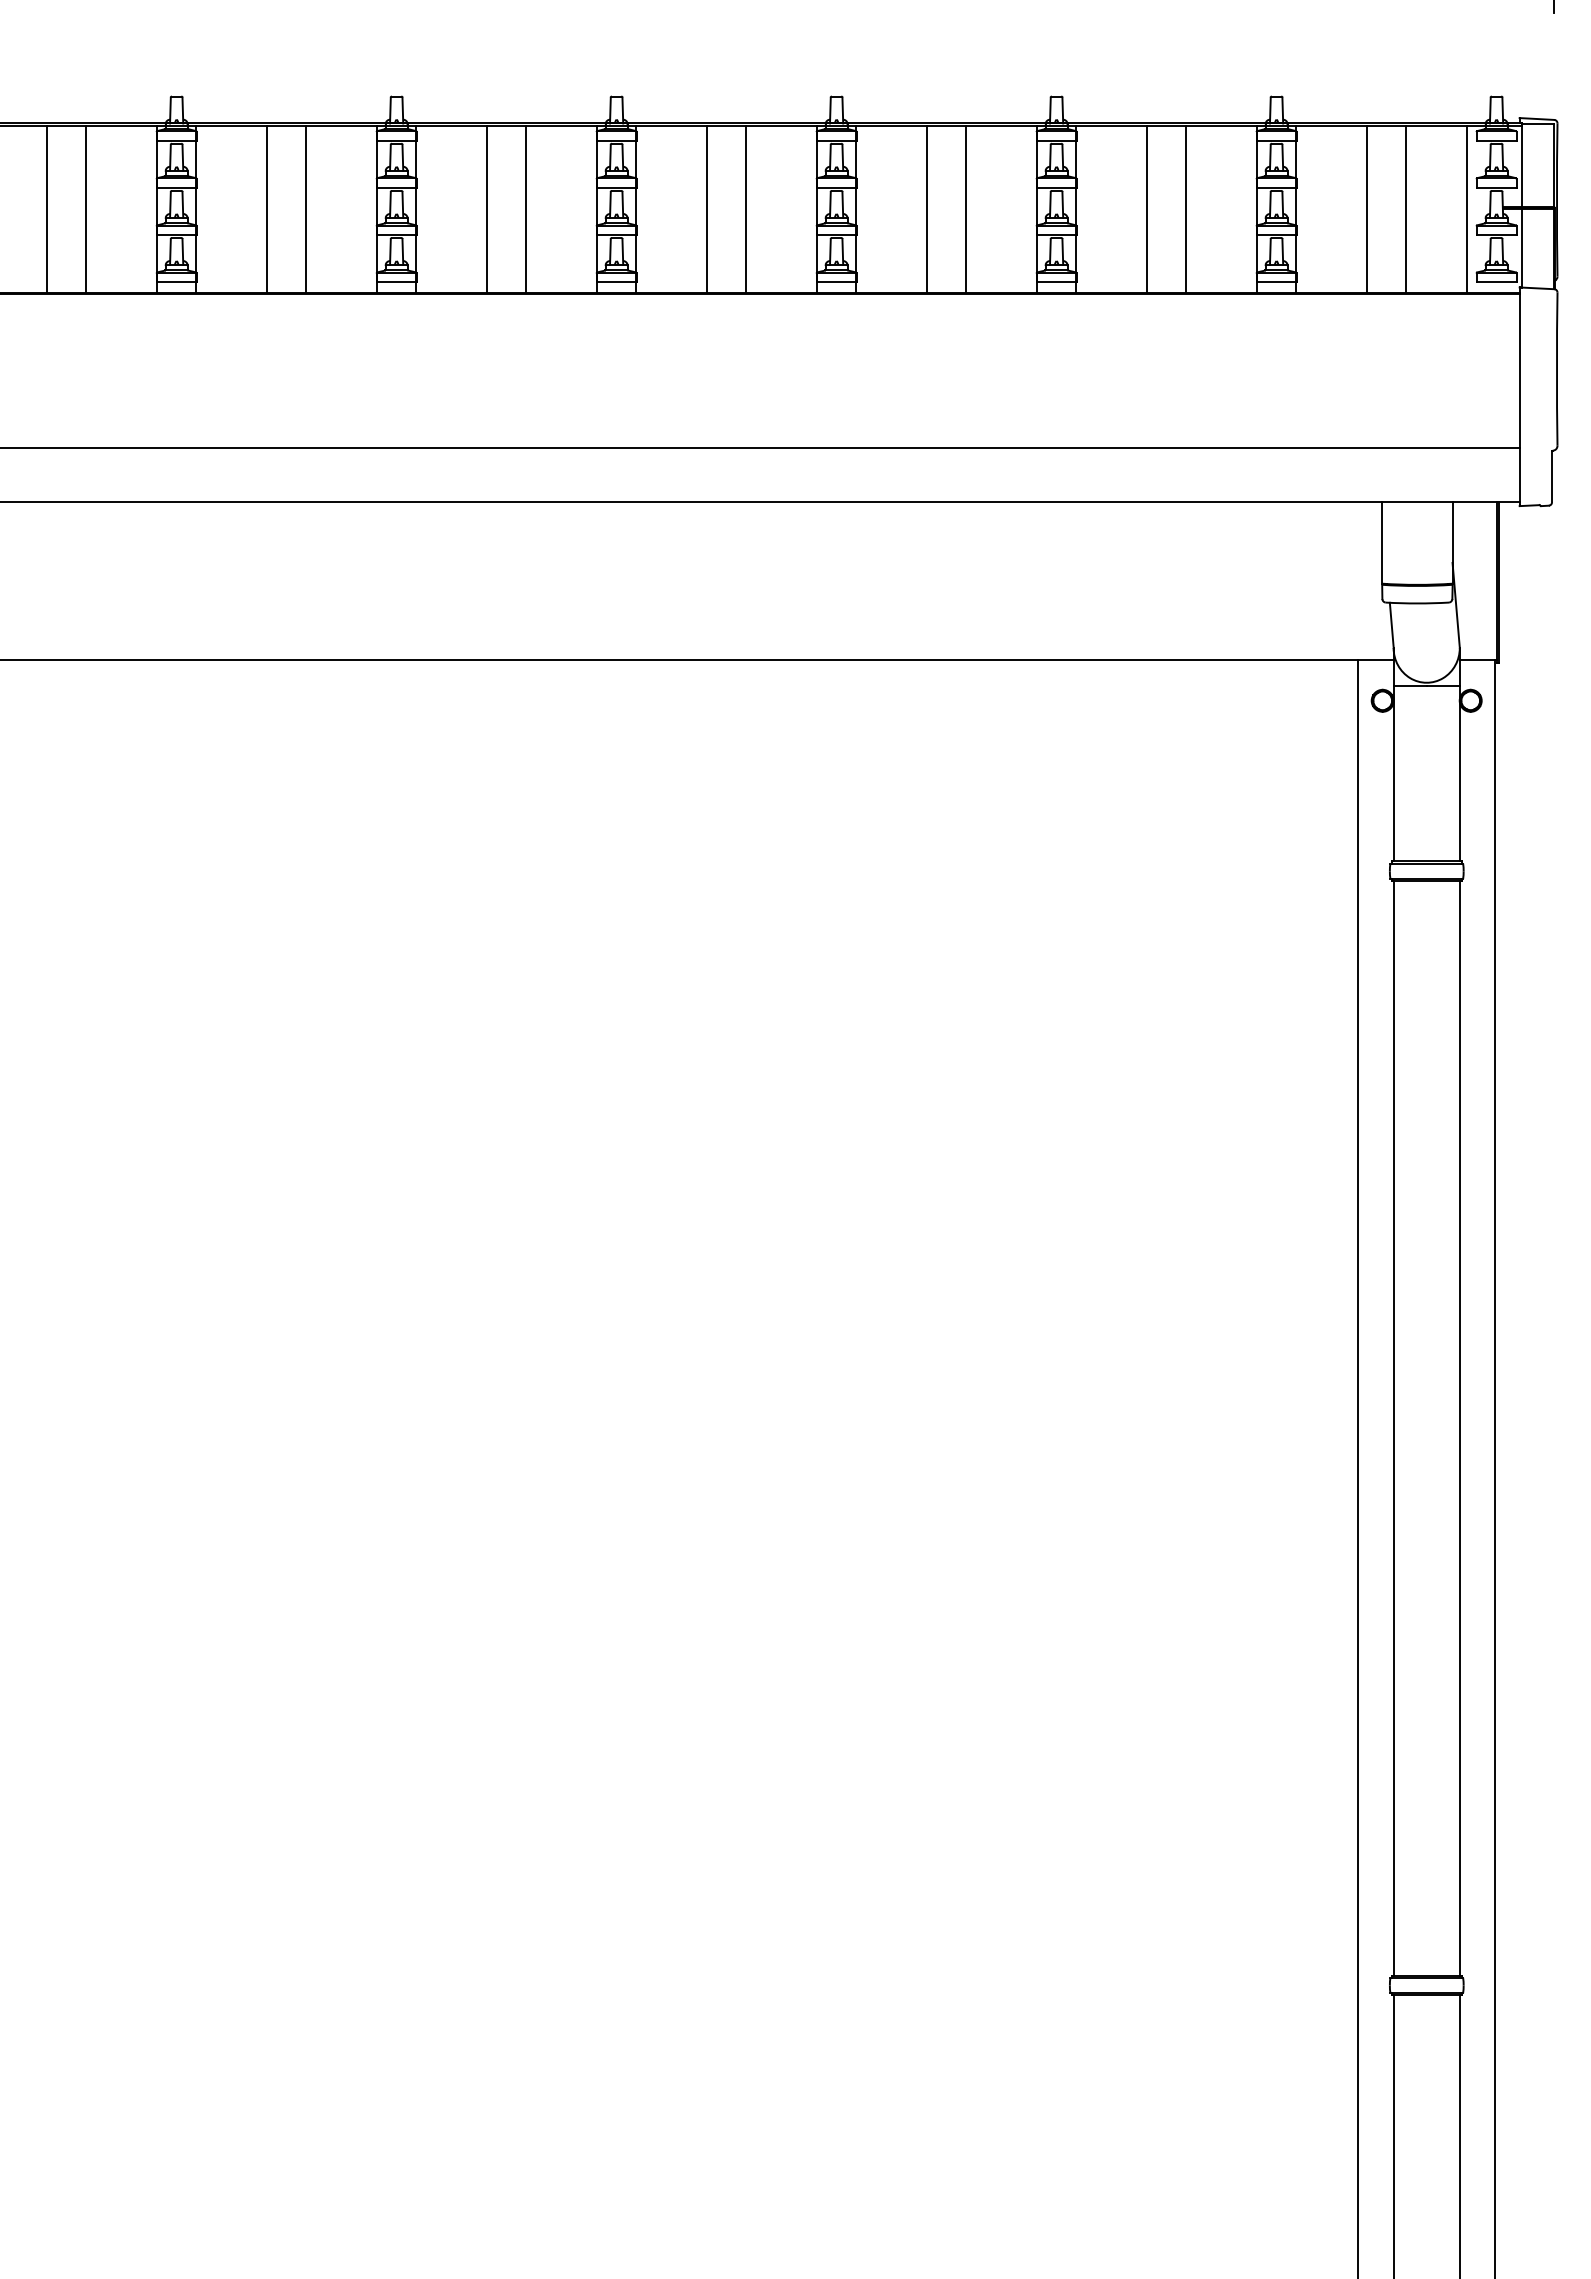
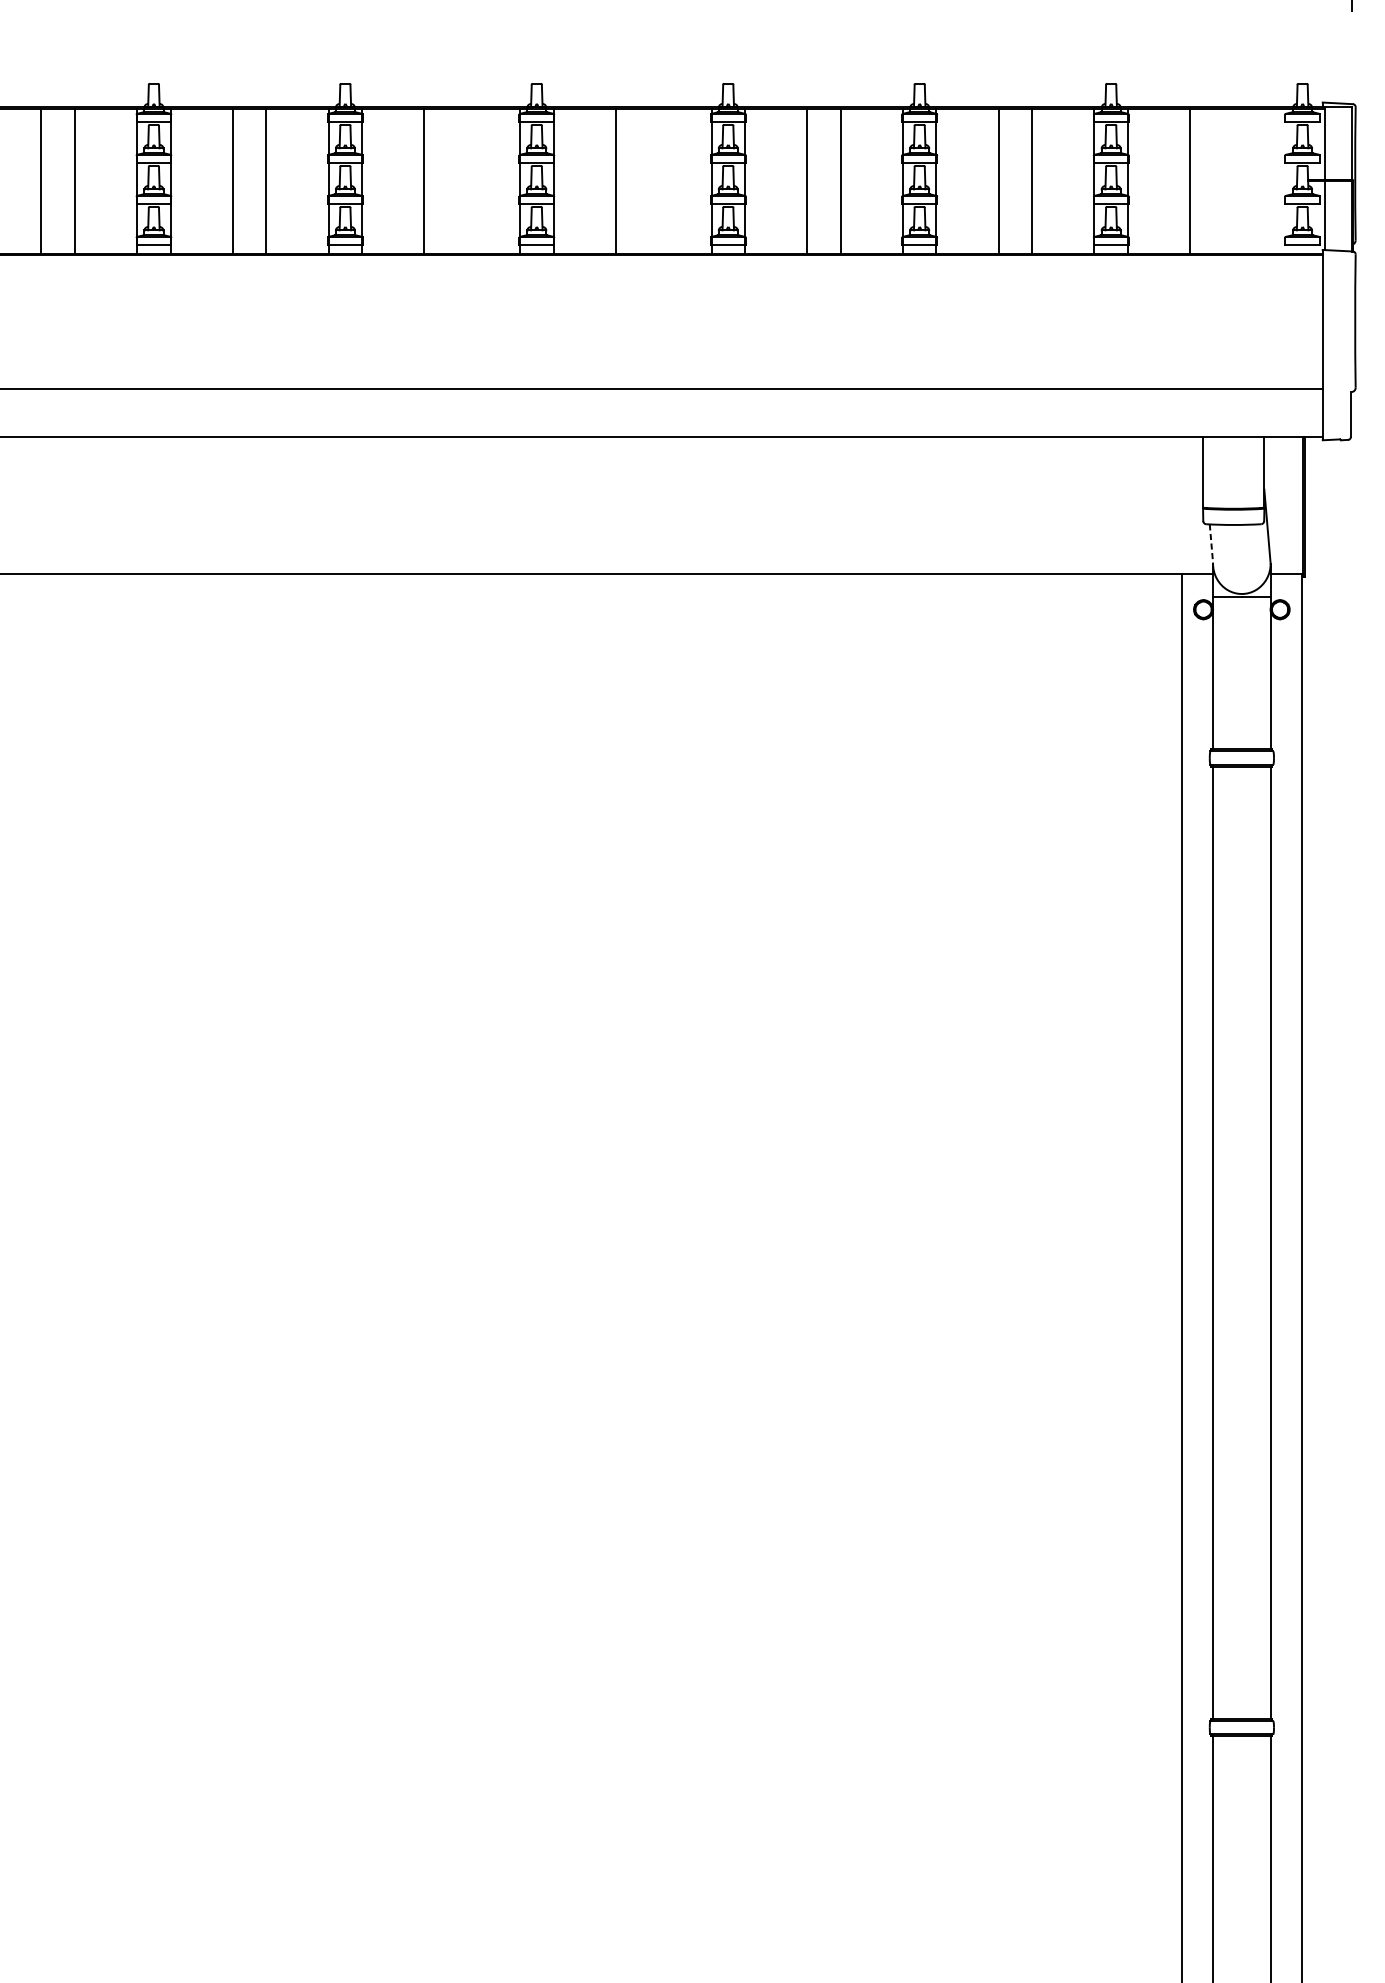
line: (525, 209) -> (457, 182), removed
line: (745, 209) -> (648, 182), removed
line: (1405, 209) -> (1223, 182), removed
line: (1467, 209) -> (1277, 182), removed
line: (1391, 625) -> (1211, 544), solid -> dashed

